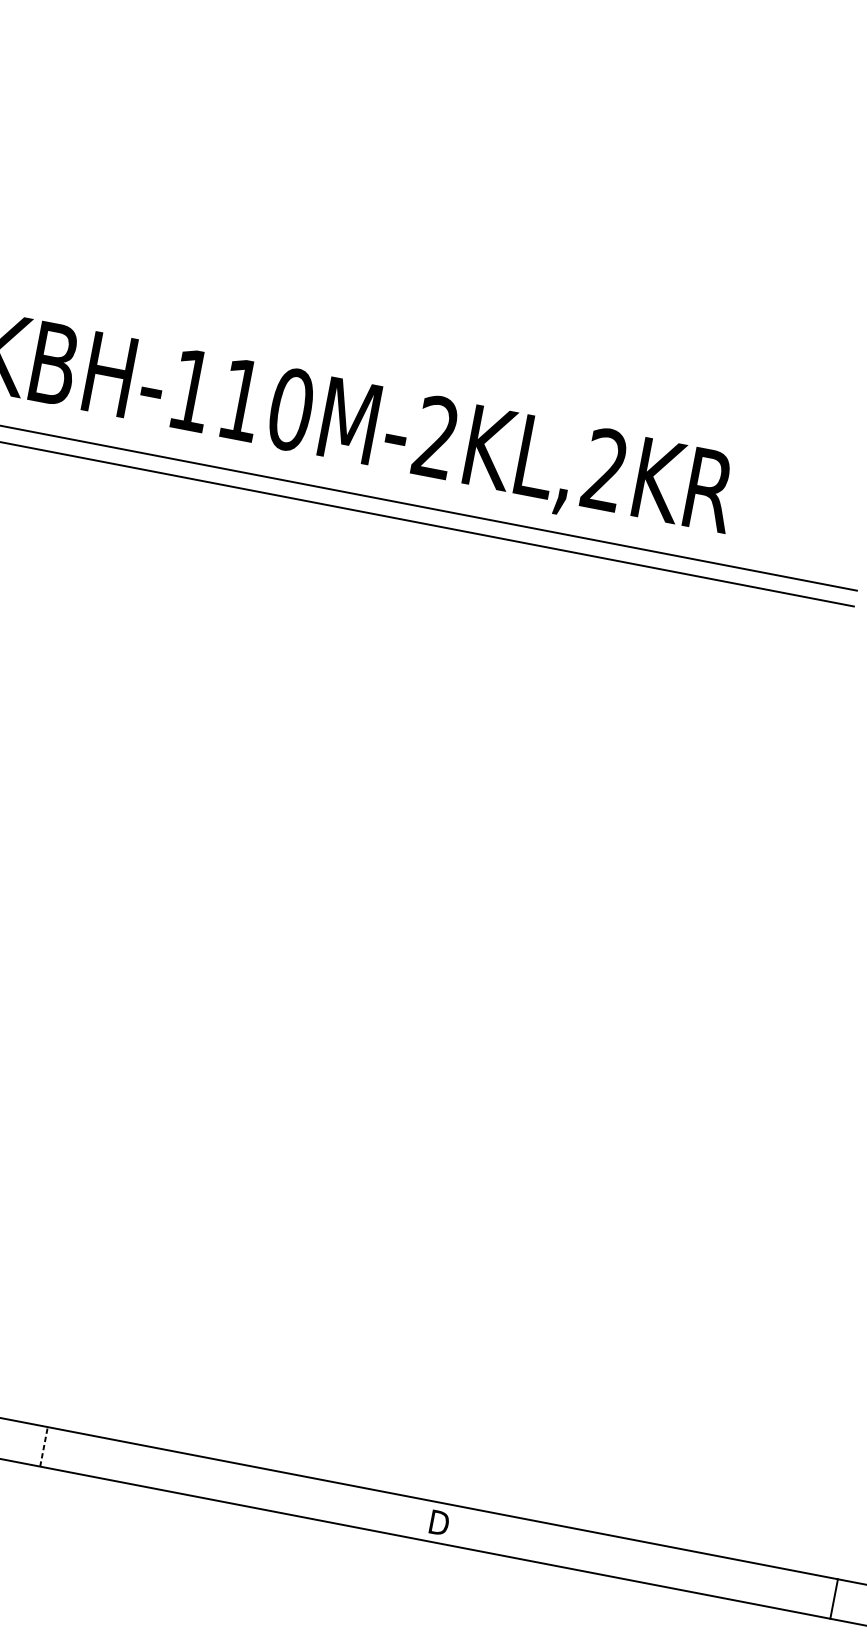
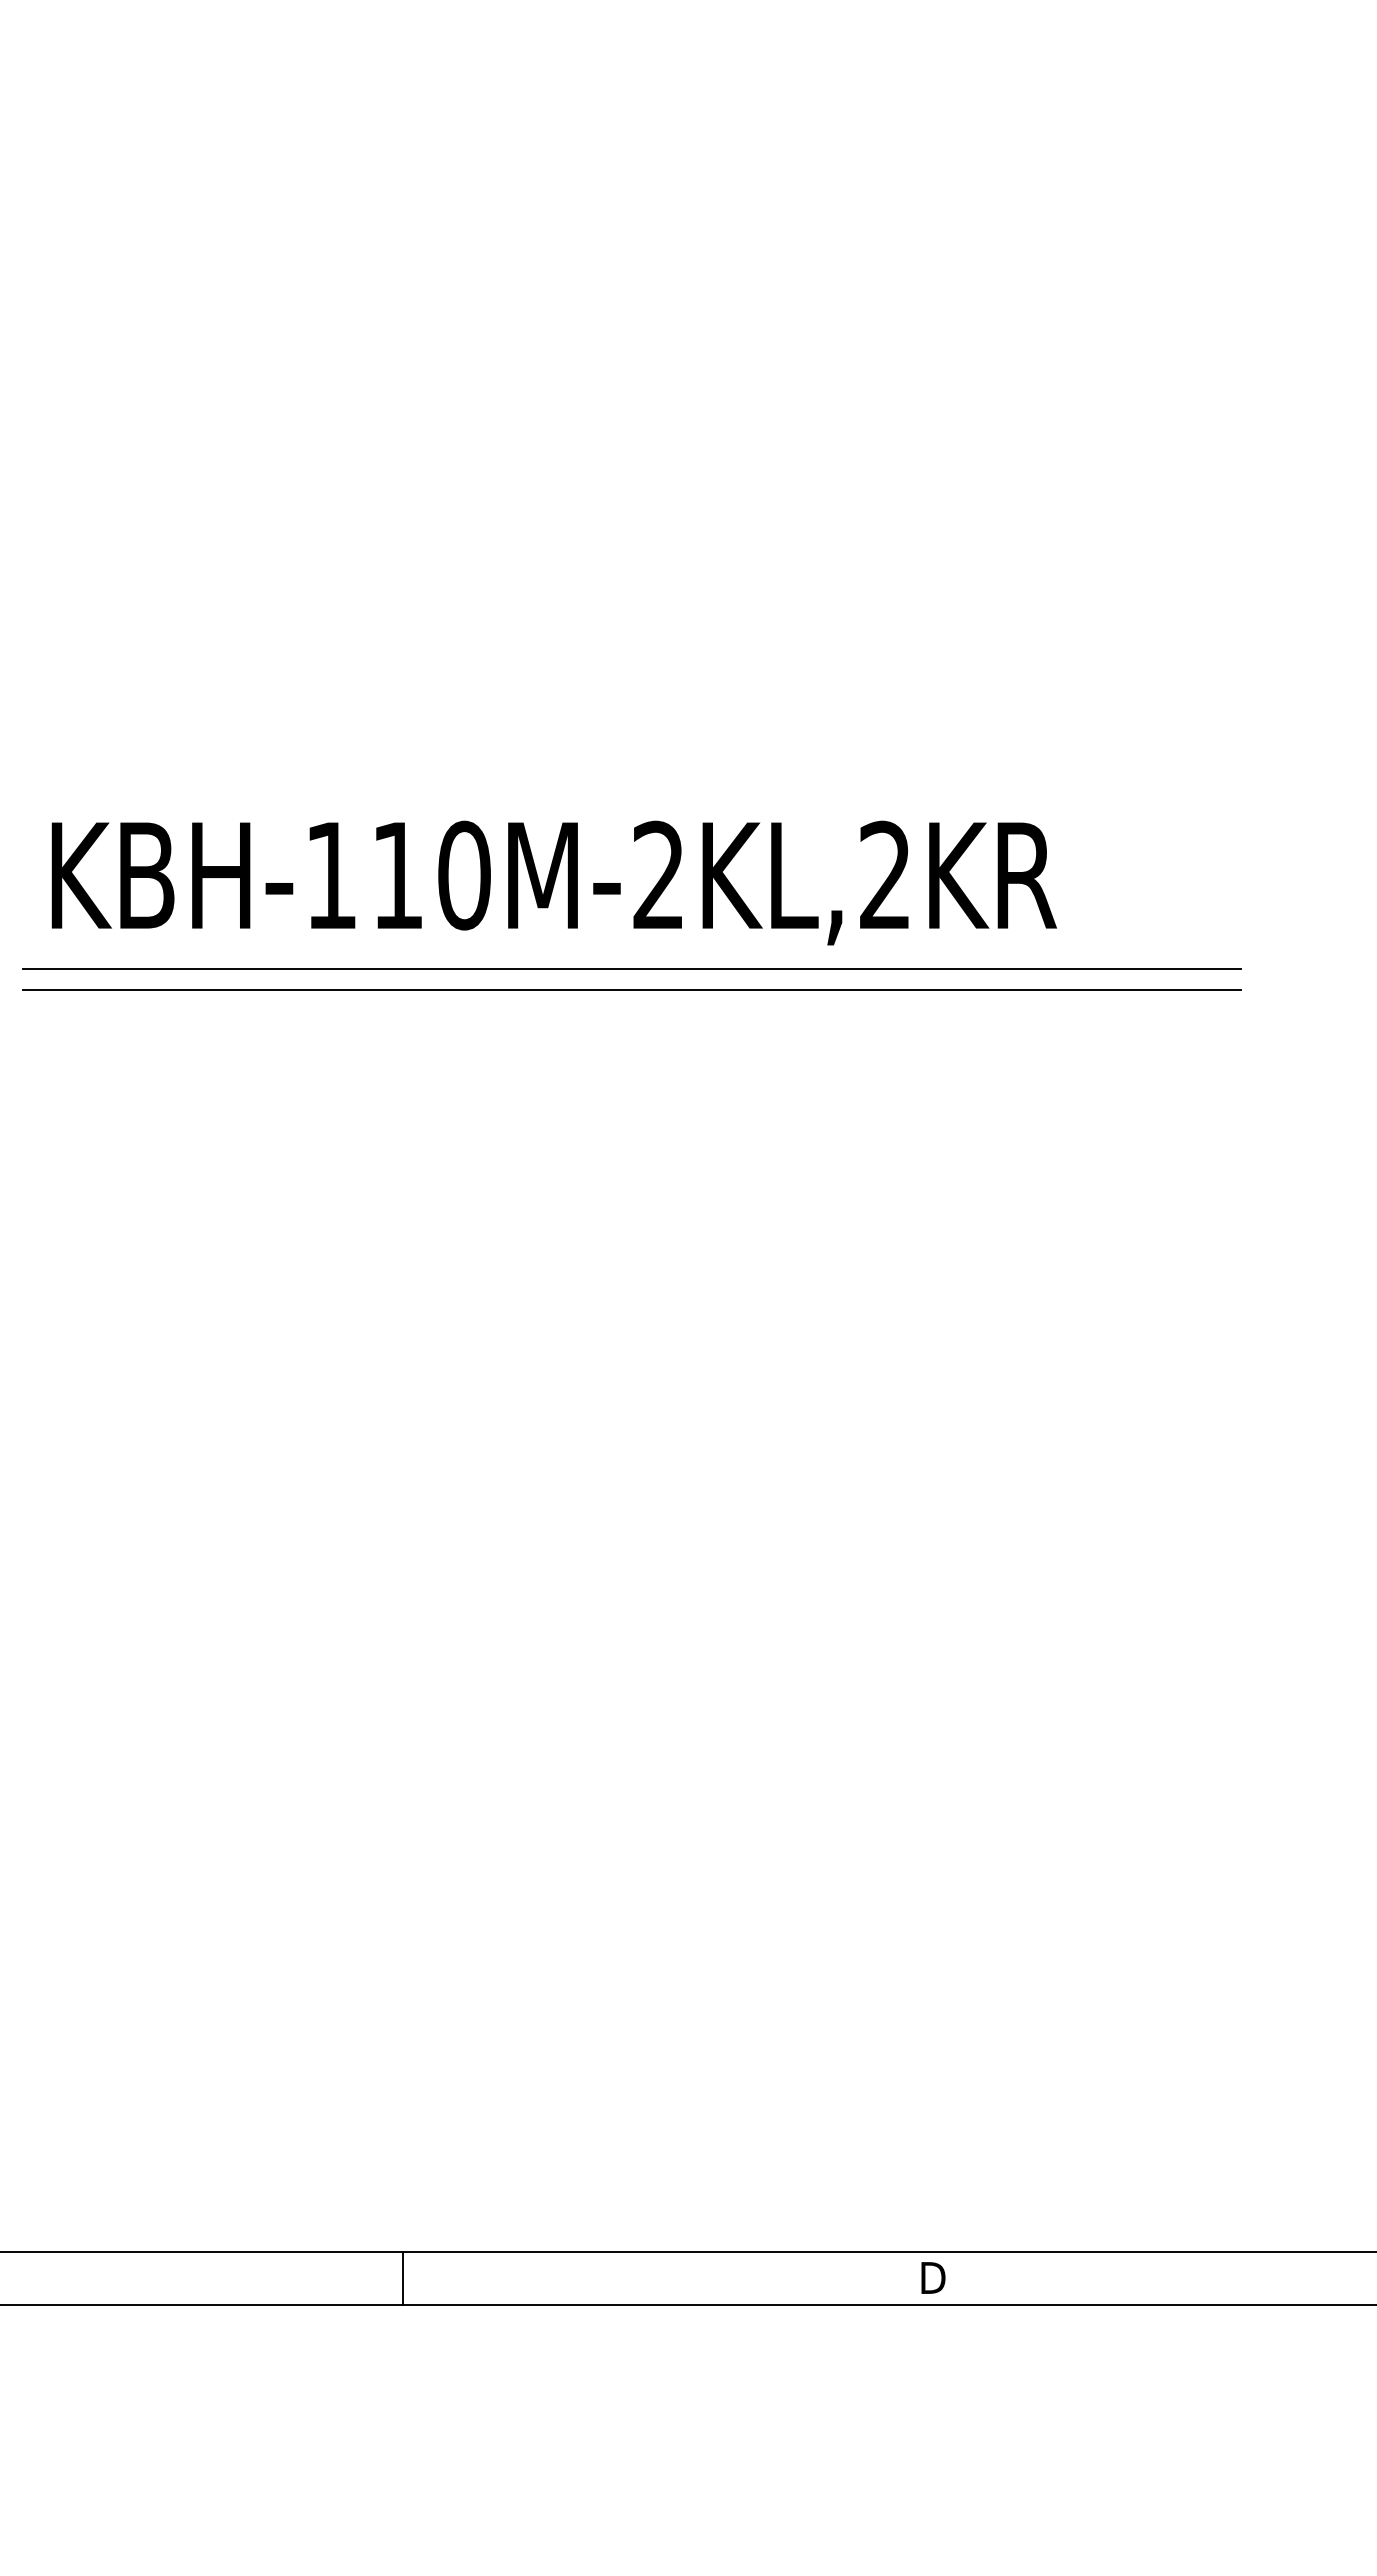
line: (44, 1446) -> (403, 2277), dashed -> solid

